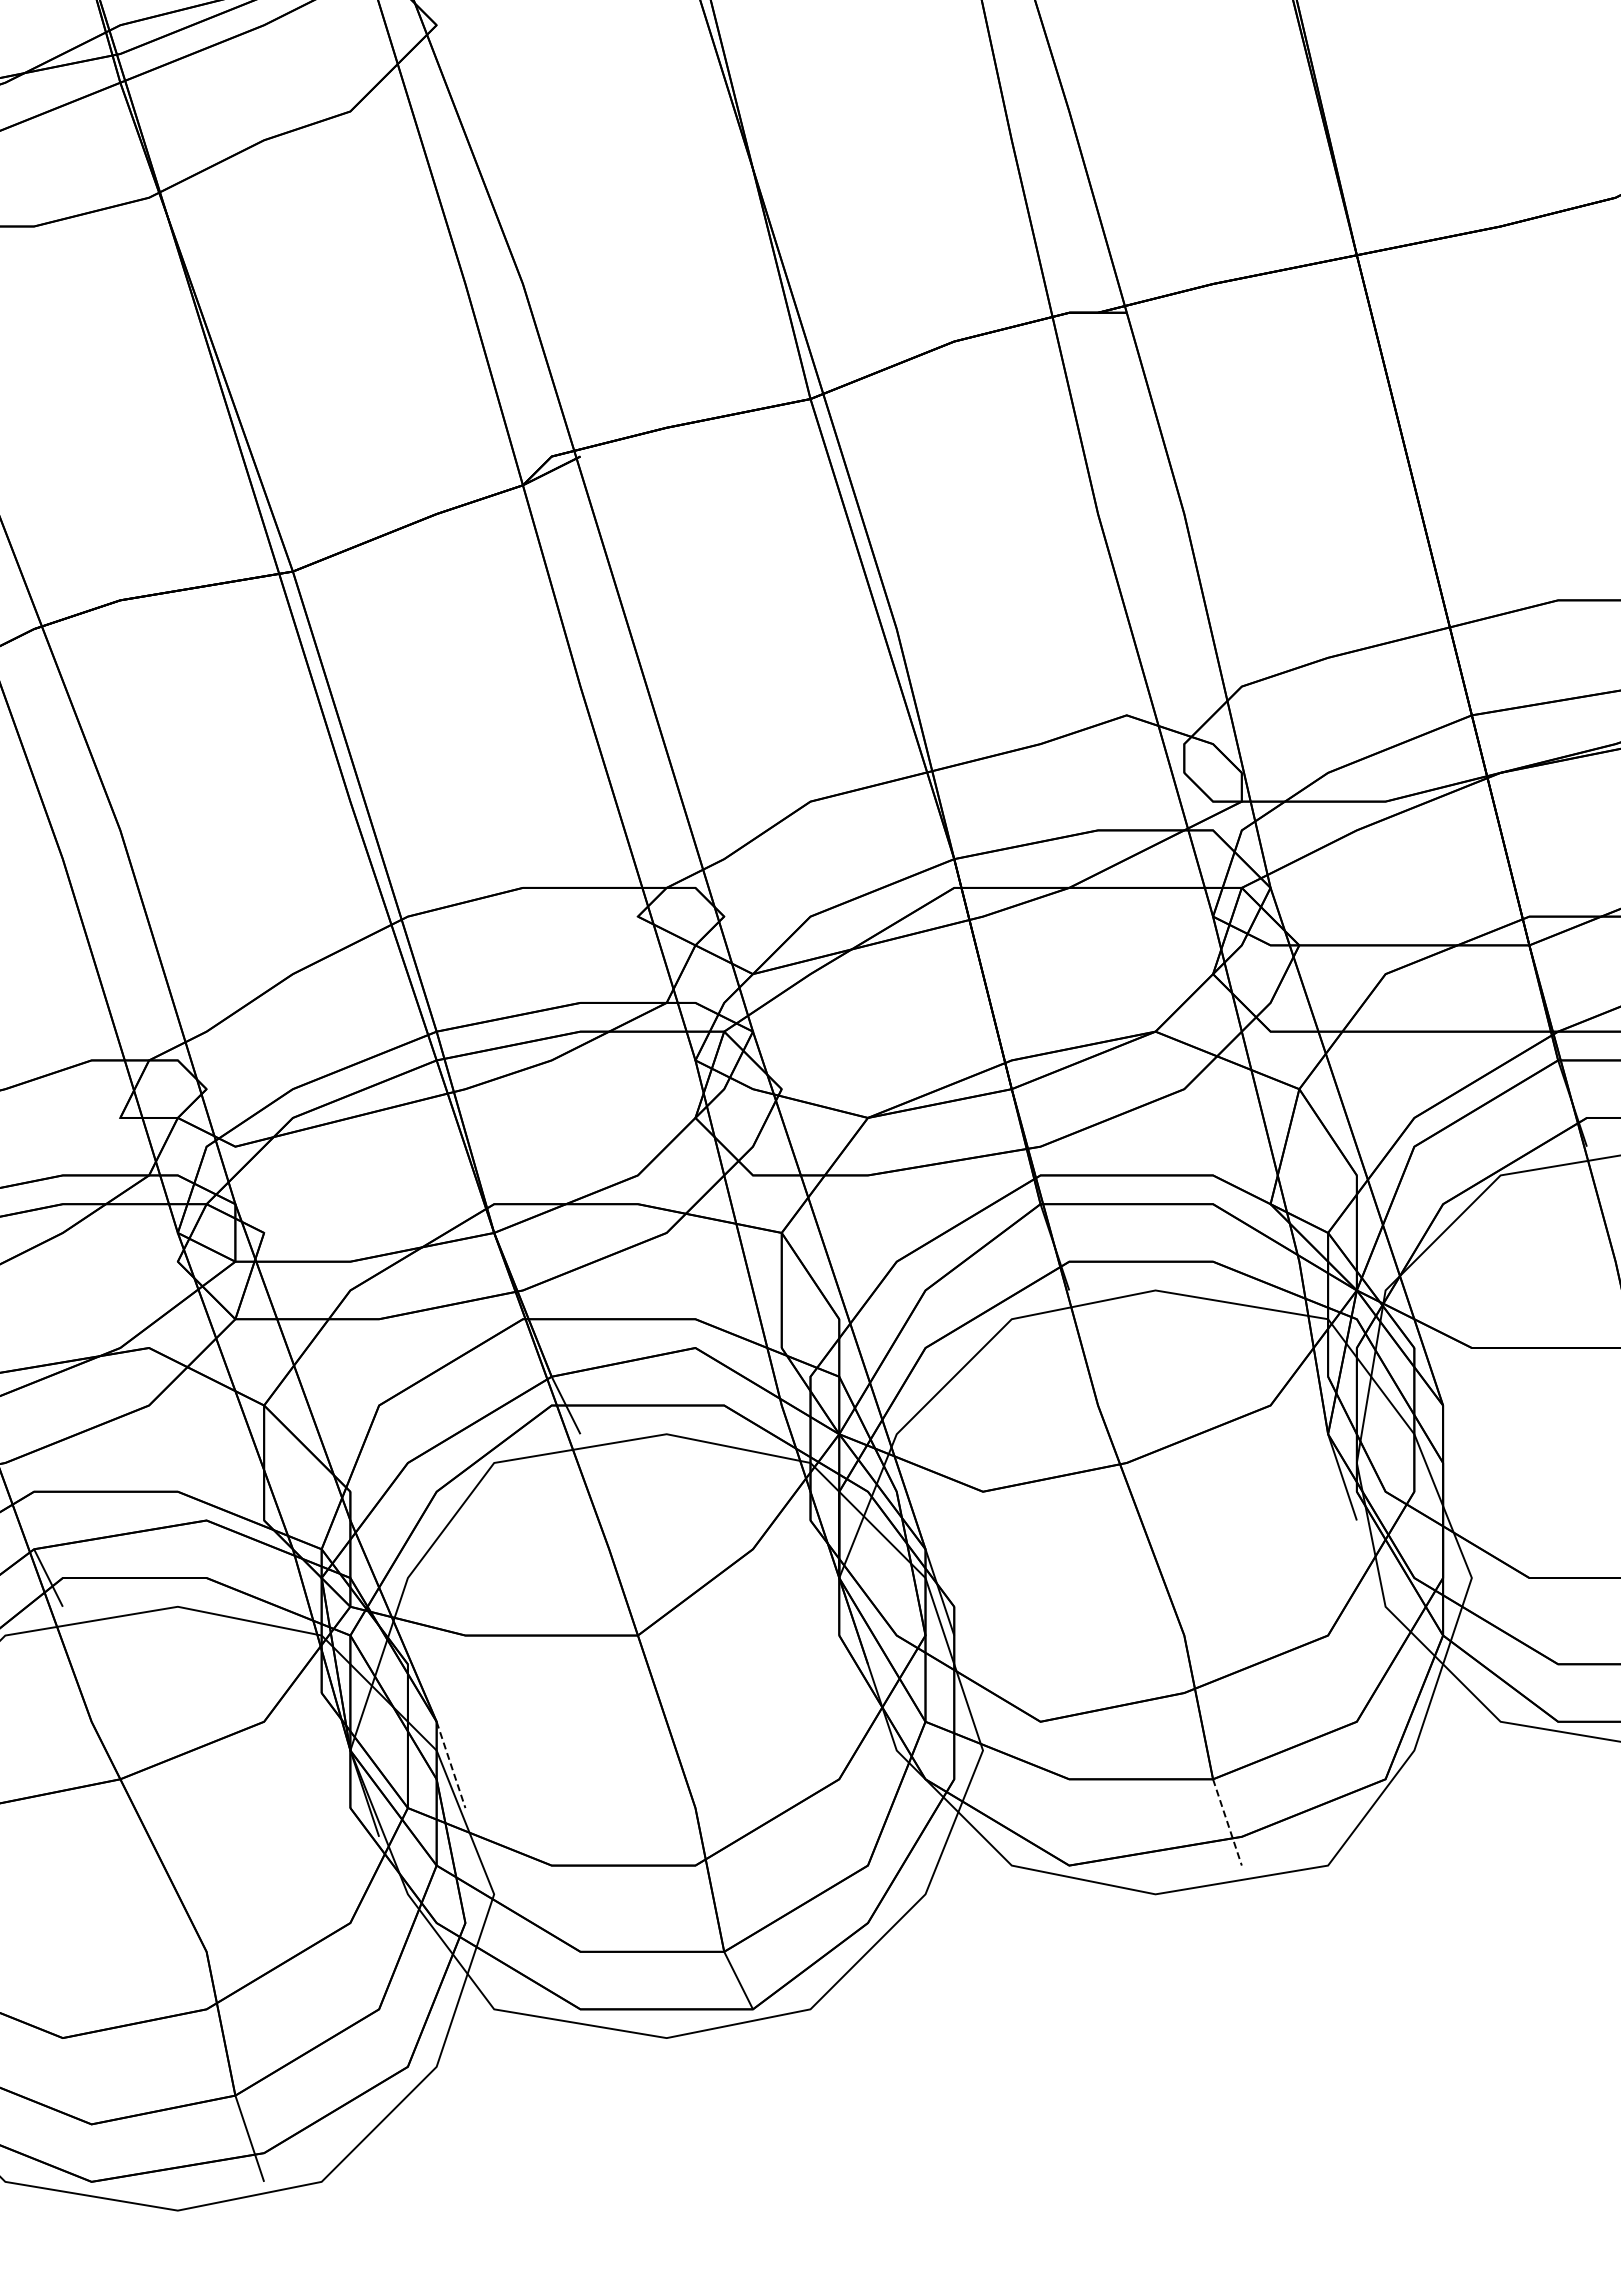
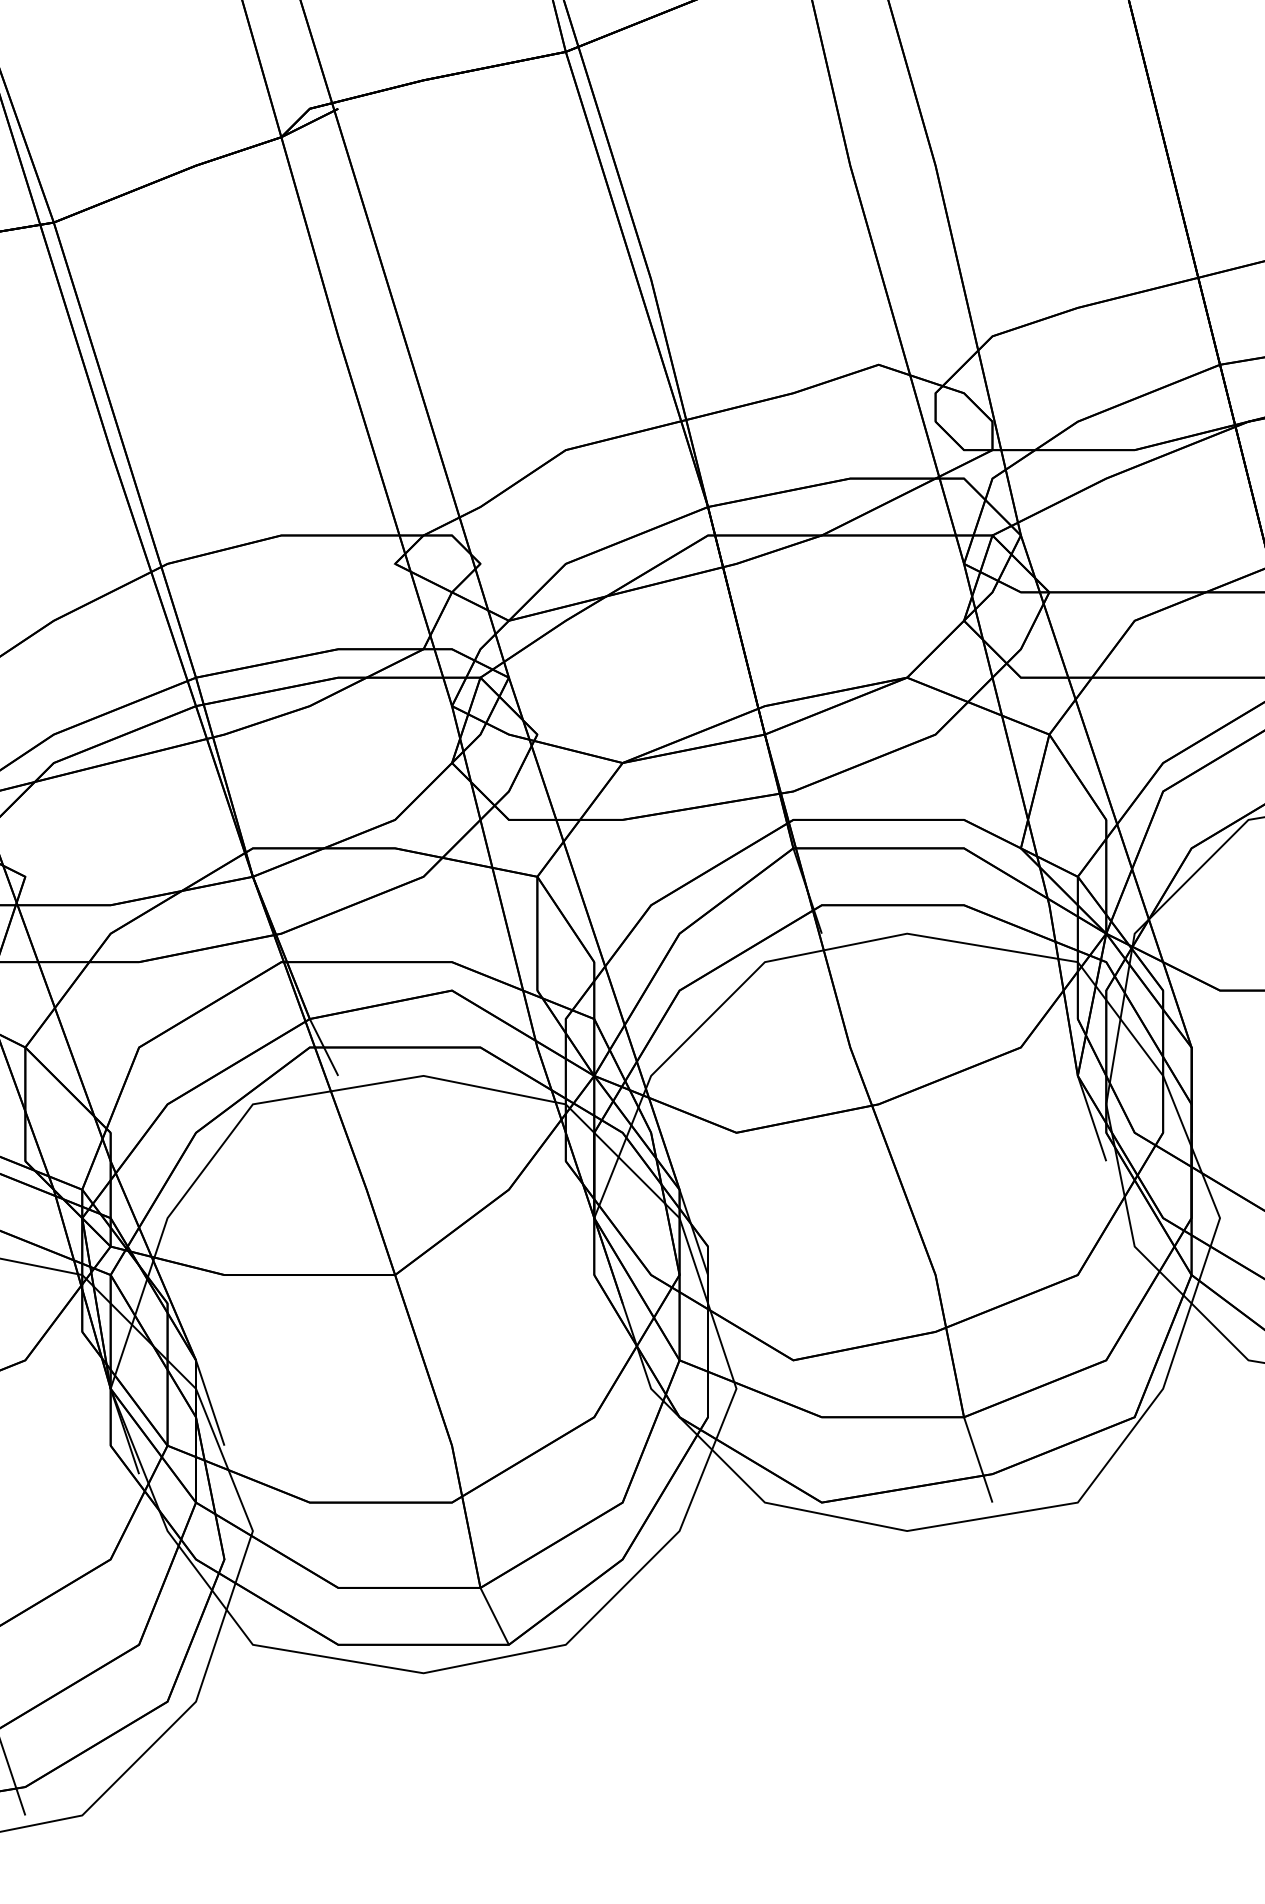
line: (451, 1765) -> (210, 1403), dashed -> solid
line: (1227, 1822) -> (978, 1459), dashed -> solid

